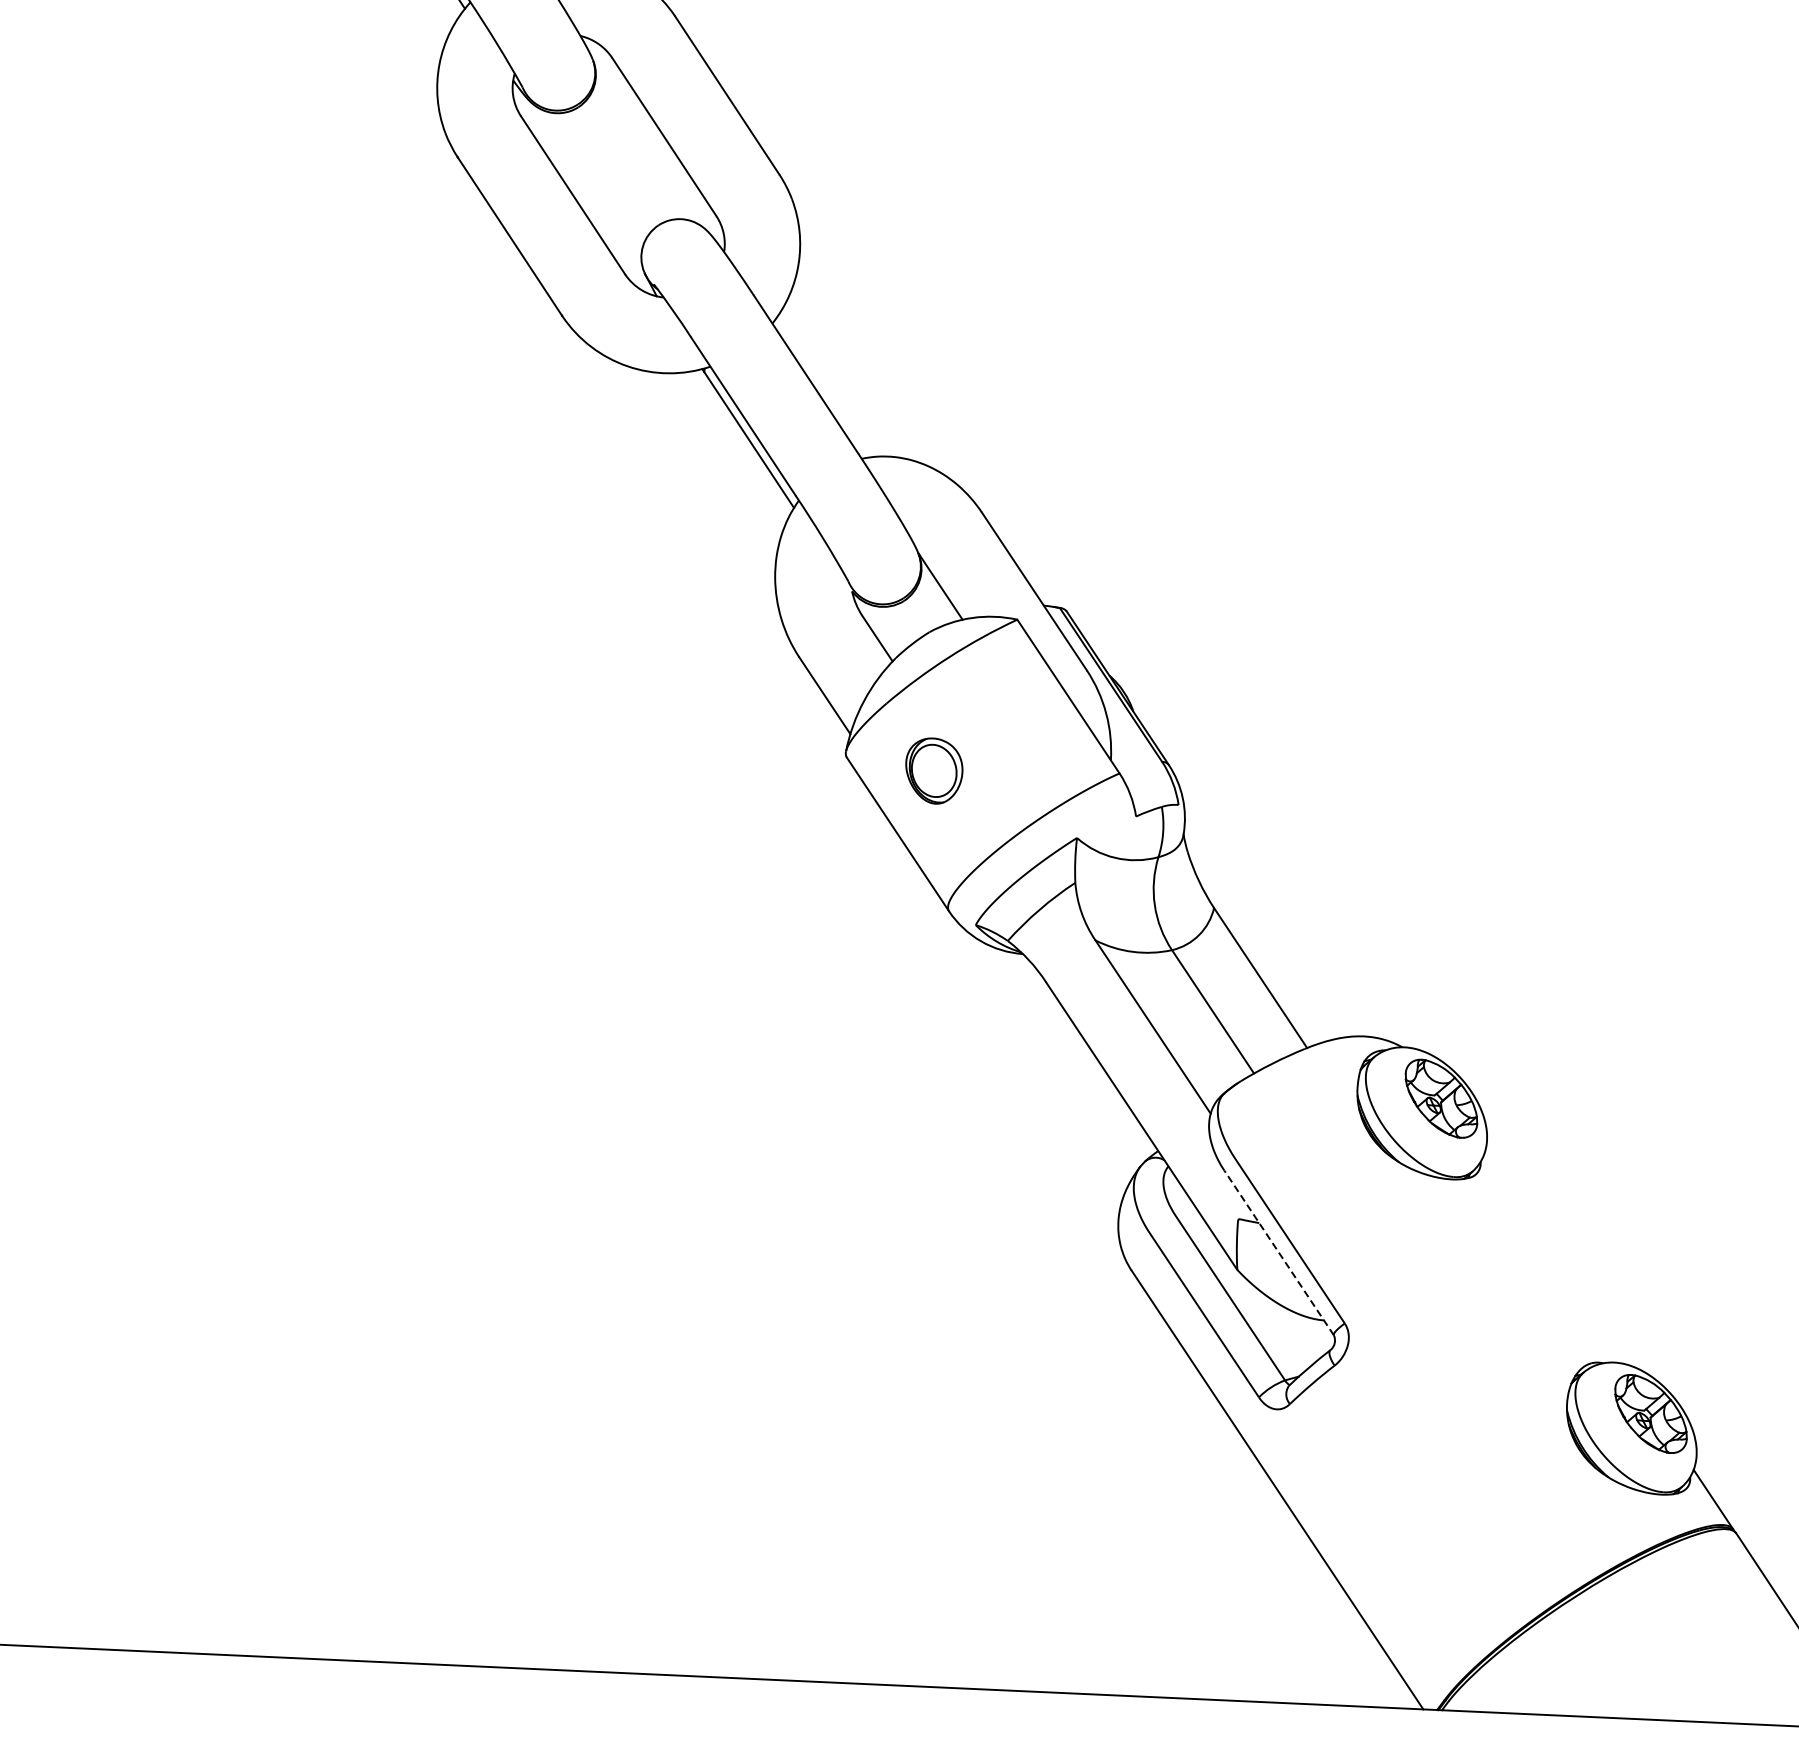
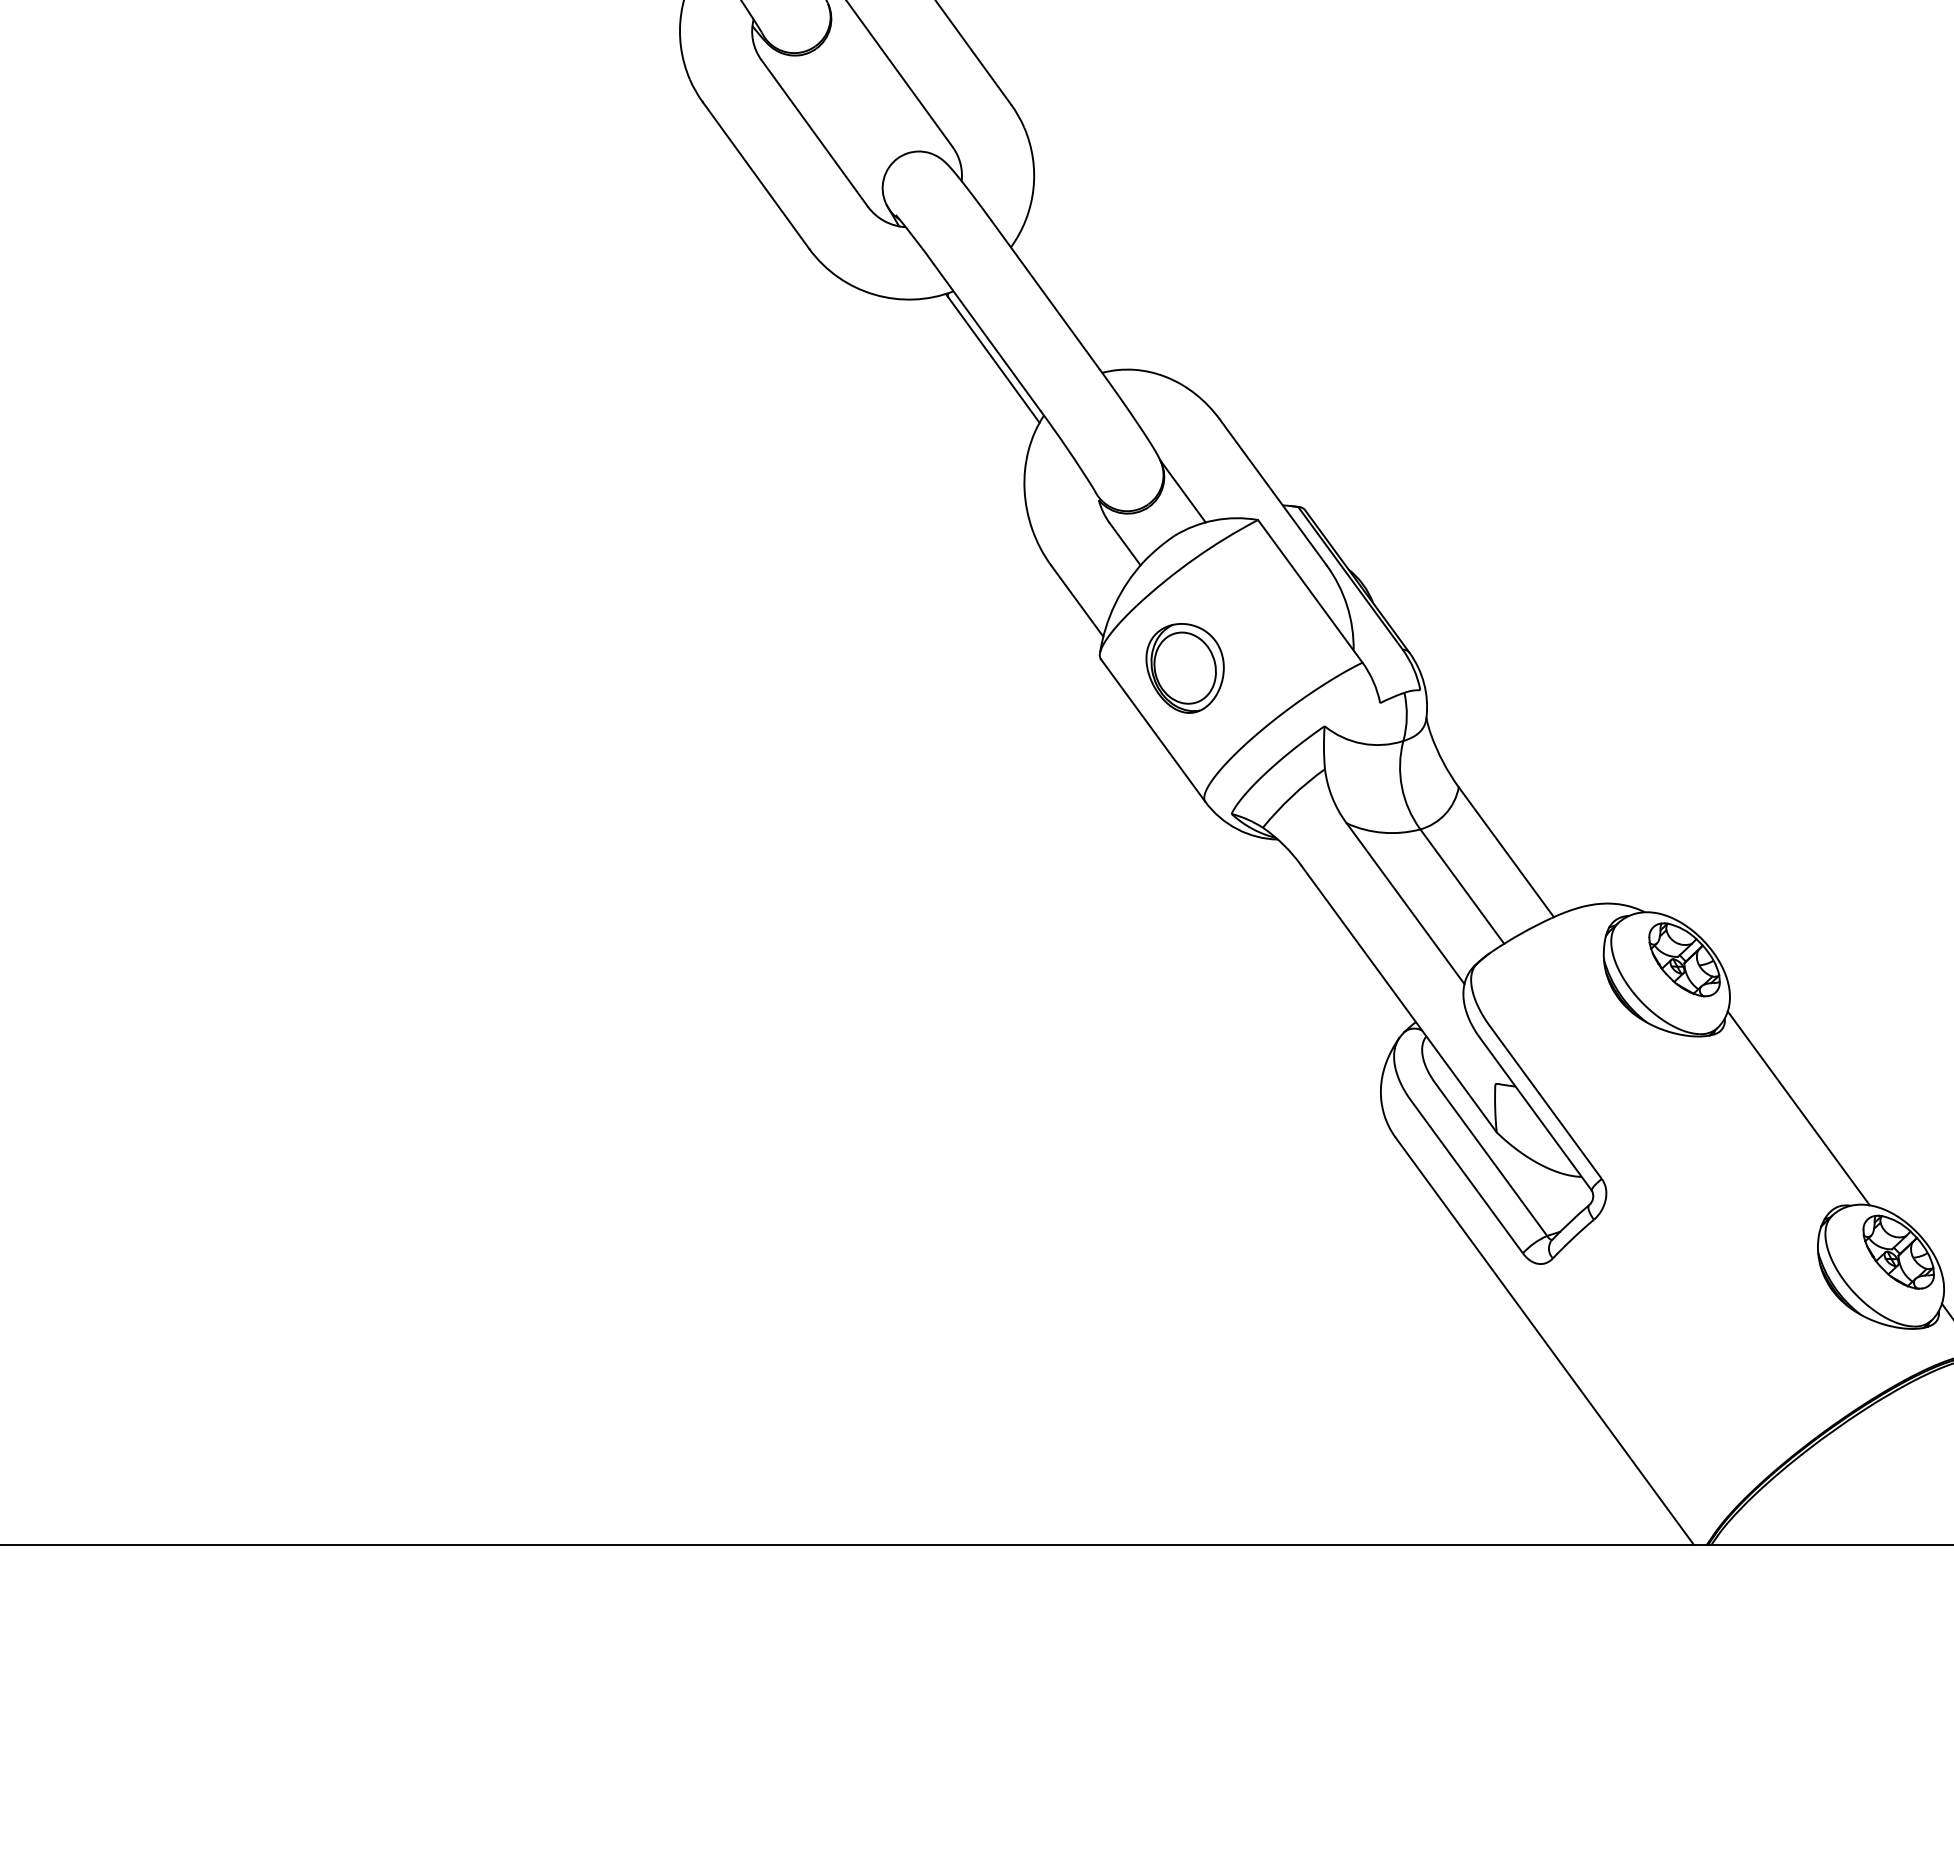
part: (933, 771) -> (1184, 668), size x1.43
line: (1278, 1253) -> (1535, 1114), dashed -> solid
line: (1553, 1259) -> (1798, 1108), added

